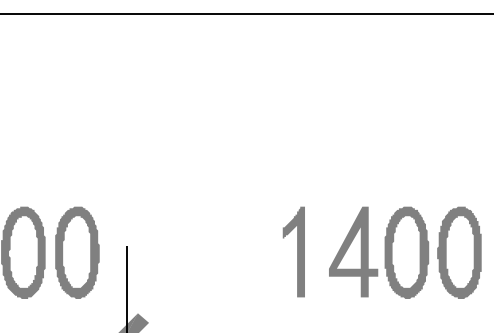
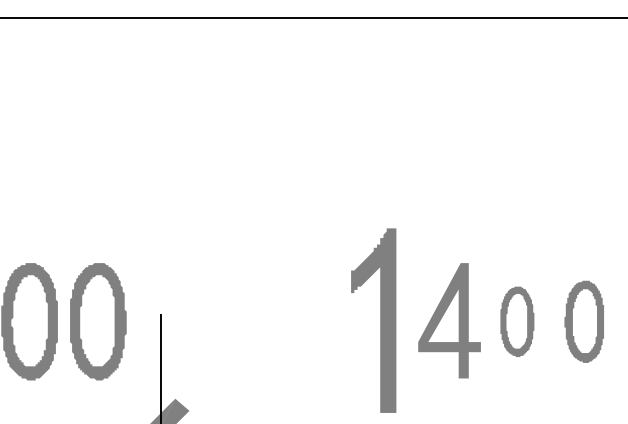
part: (293, 251) -> (373, 320), size x1.6
part: (407, 252) -> (517, 321), size x0.6
part: (459, 252) -> (584, 321), size x0.7

